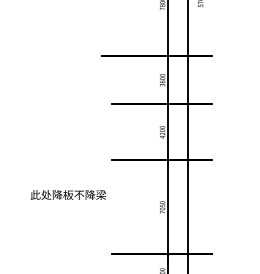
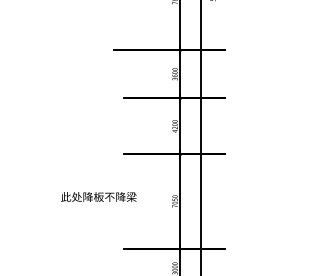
text: (67, 194) -> (98, 196), moved

